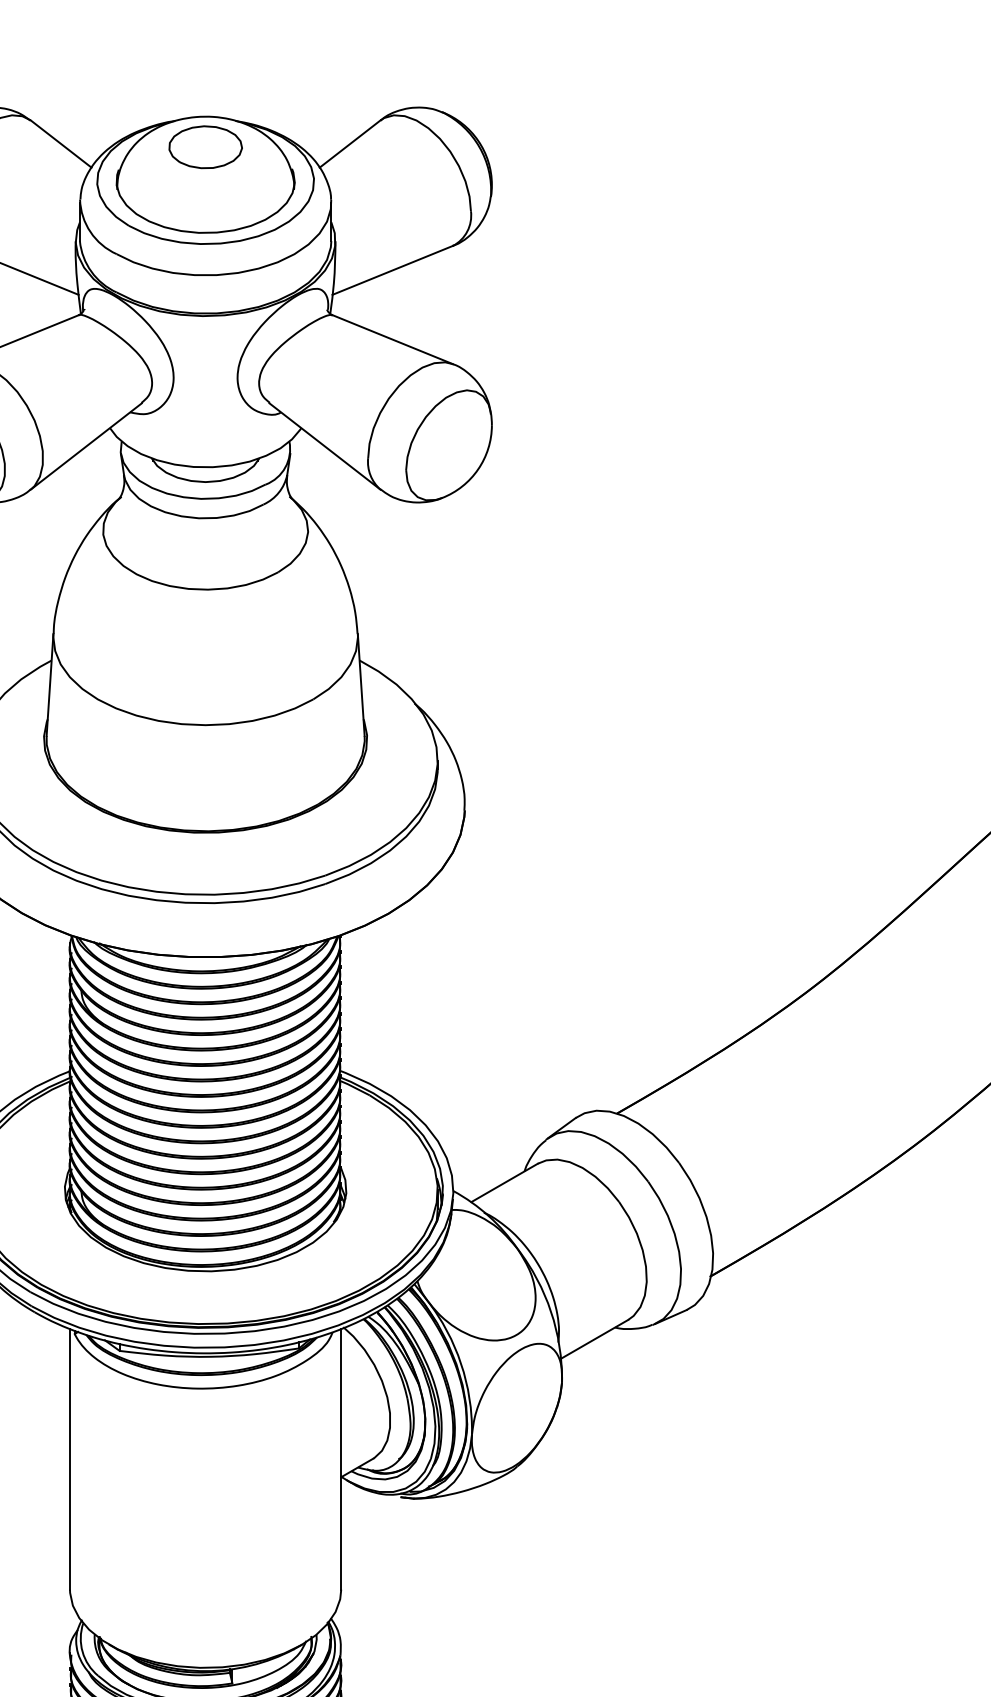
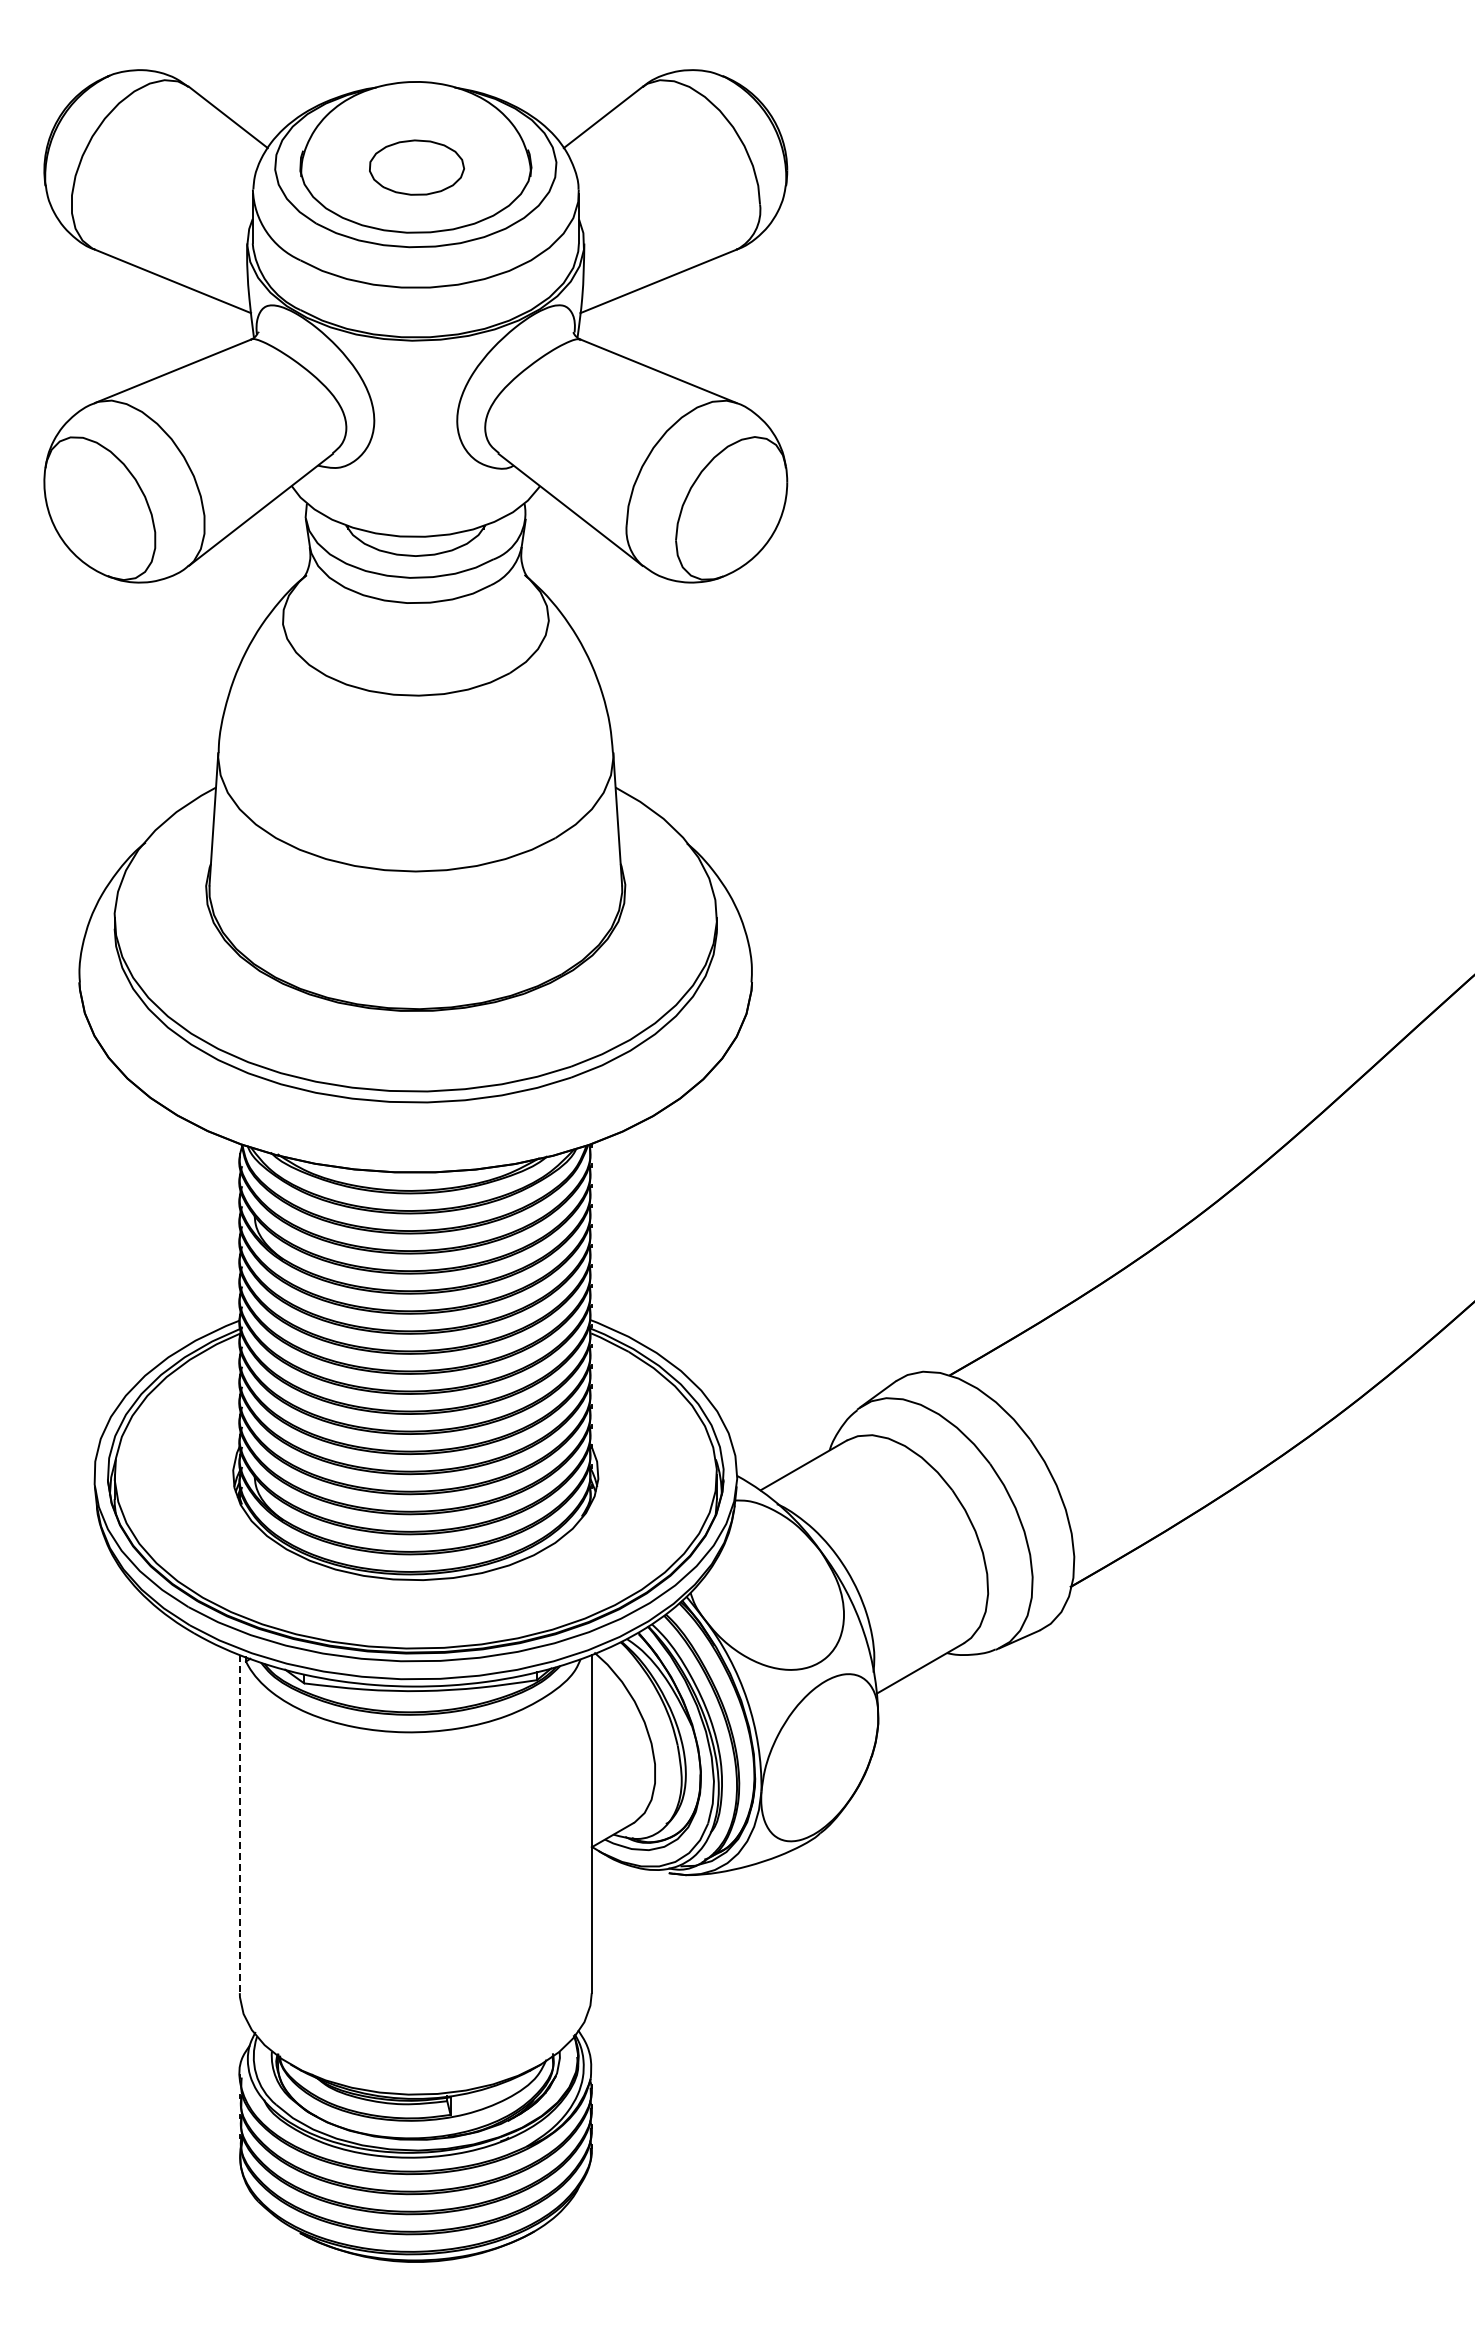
part: (205, 147) -> (416, 167), moved
line: (69, 1459) -> (239, 1824), solid -> dashed

